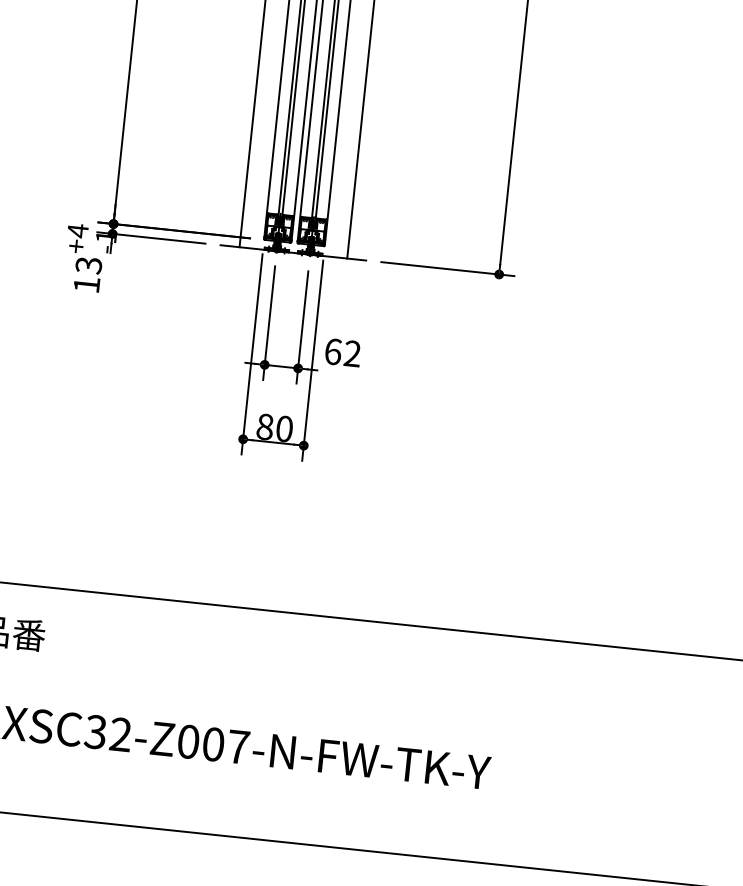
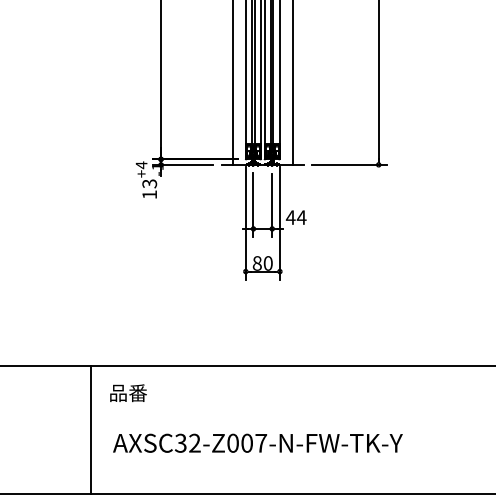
text: (341, 352) -> (295, 217), 62 -> 44

